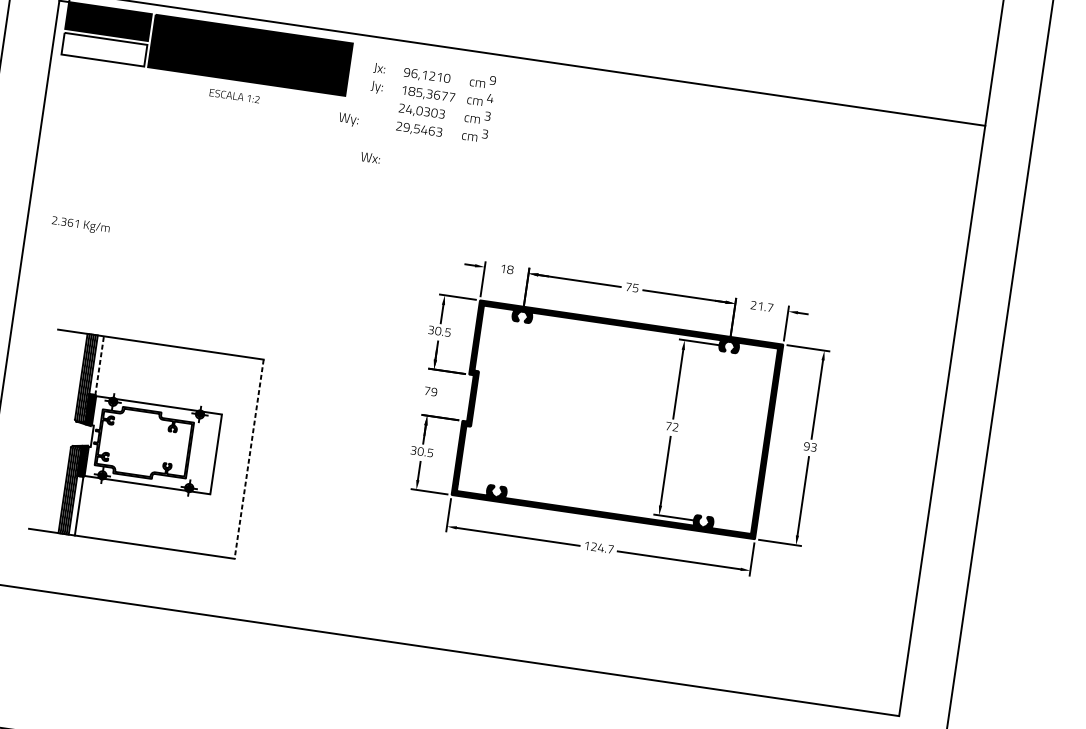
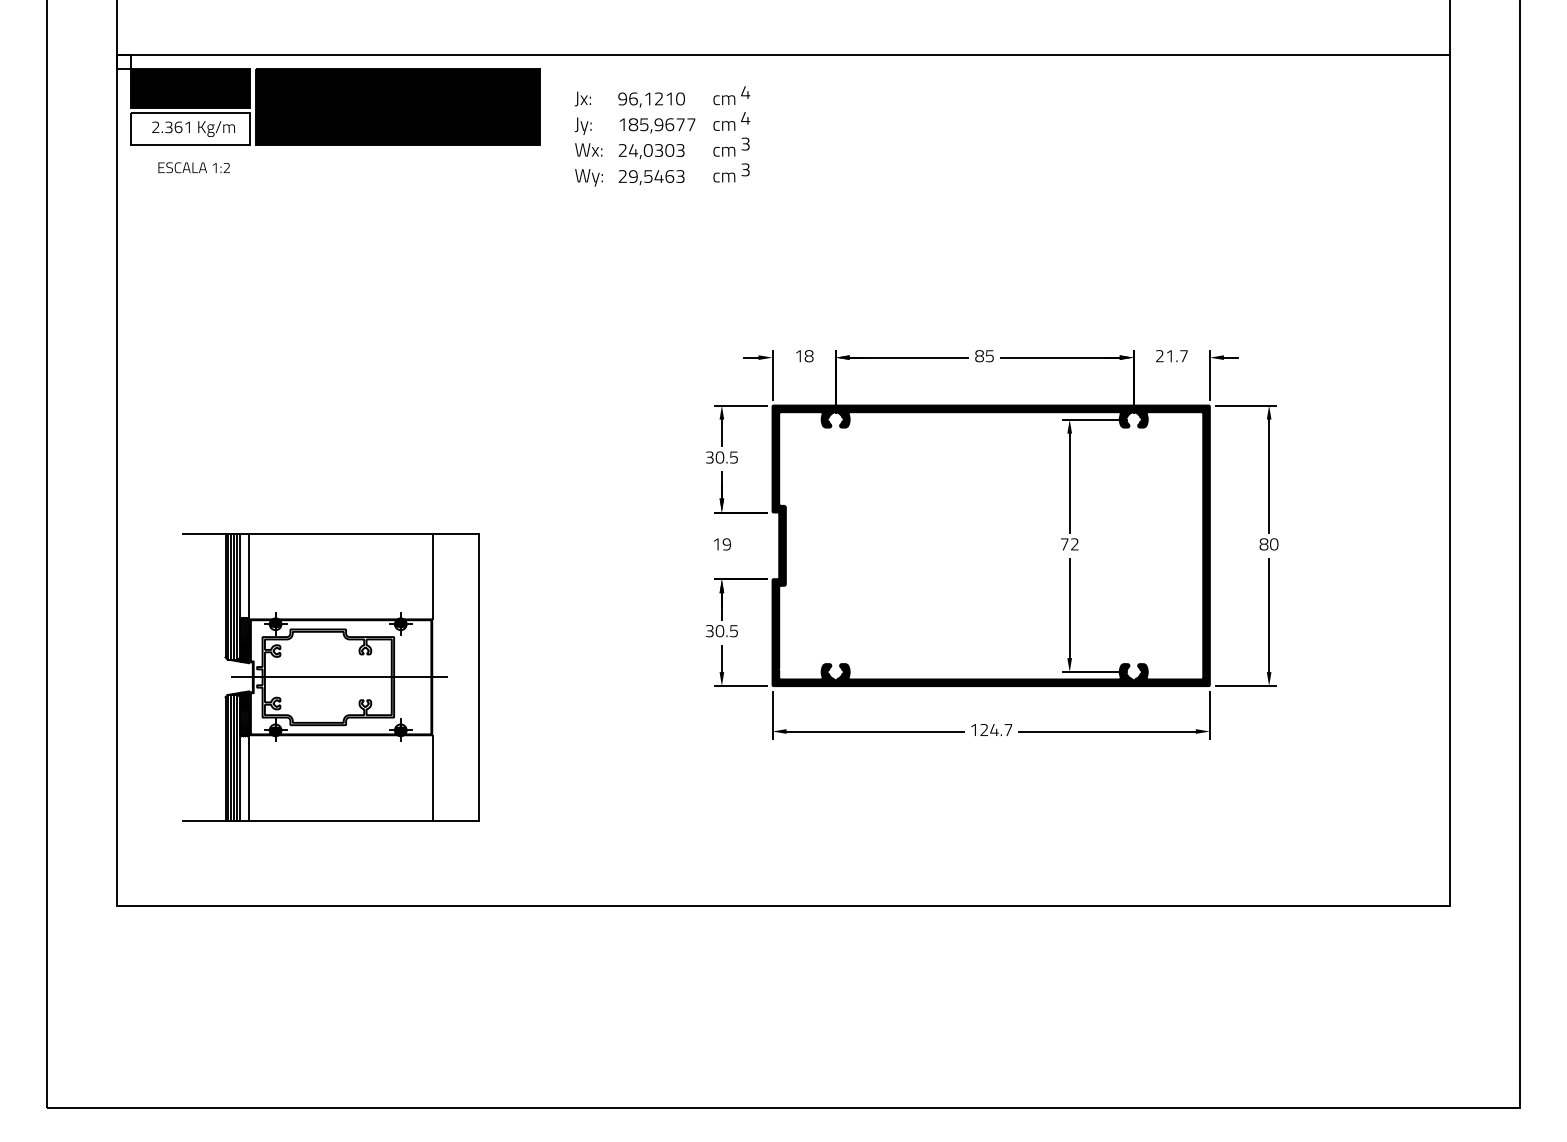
text: (492, 80) -> (745, 92), 9 -> 4
text: (429, 93) -> (658, 124), 185,3677 -> 185,9677
text: (234, 95) -> (193, 167), moved
text: (348, 119) -> (588, 177), moved
text: (370, 157) -> (588, 149), moved
text: (80, 225) -> (193, 128), moved
text: (628, 287) -> (979, 356), 75 -> 85
line: (99, 366) -> (249, 576), dashed -> solid
line: (227, 383) -> (433, 575), added
text: (427, 391) -> (716, 544), 79 -> 19
line: (152, 445) -> (339, 677), added
text: (809, 446) -> (1268, 544), 93 -> 80
line: (249, 459) -> (479, 677), dashed -> solid
line: (207, 524) -> (433, 777), added

